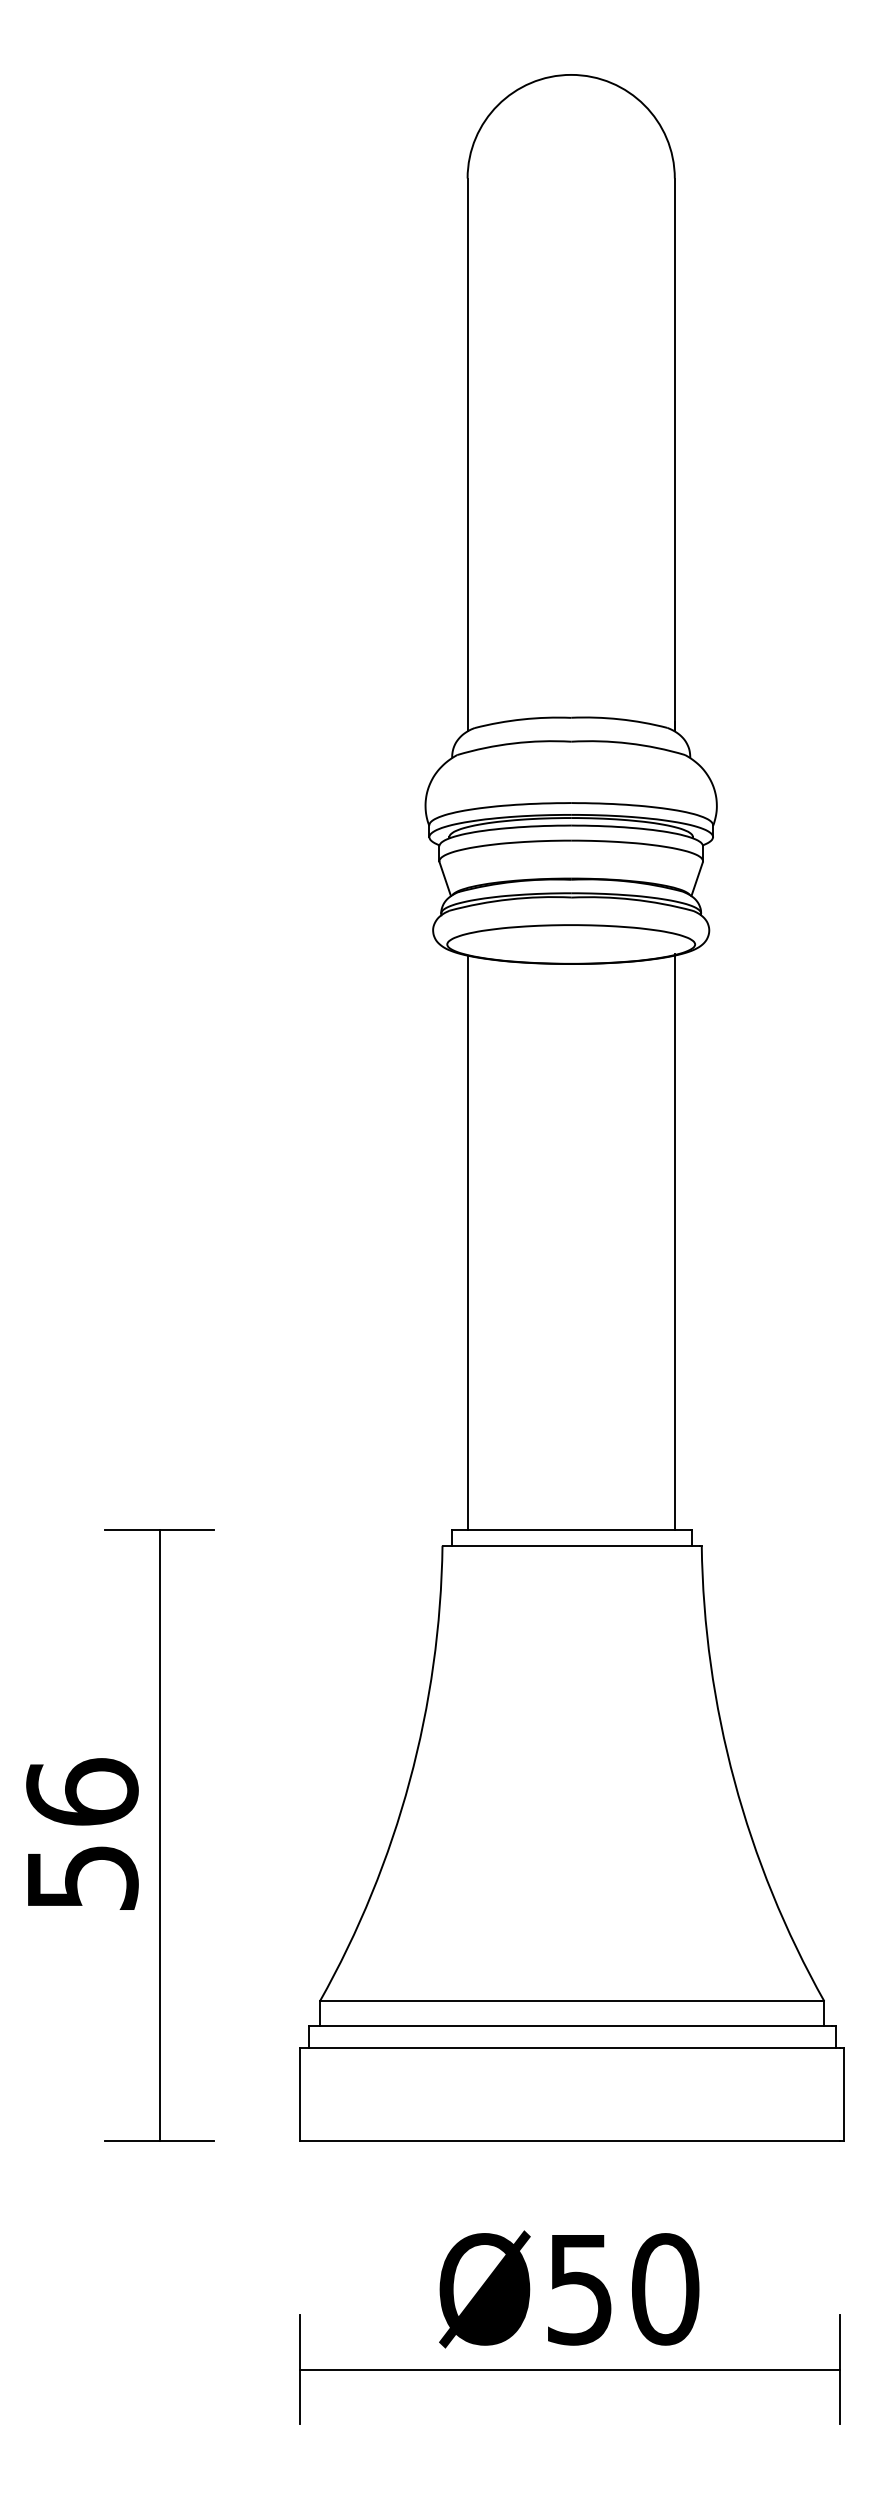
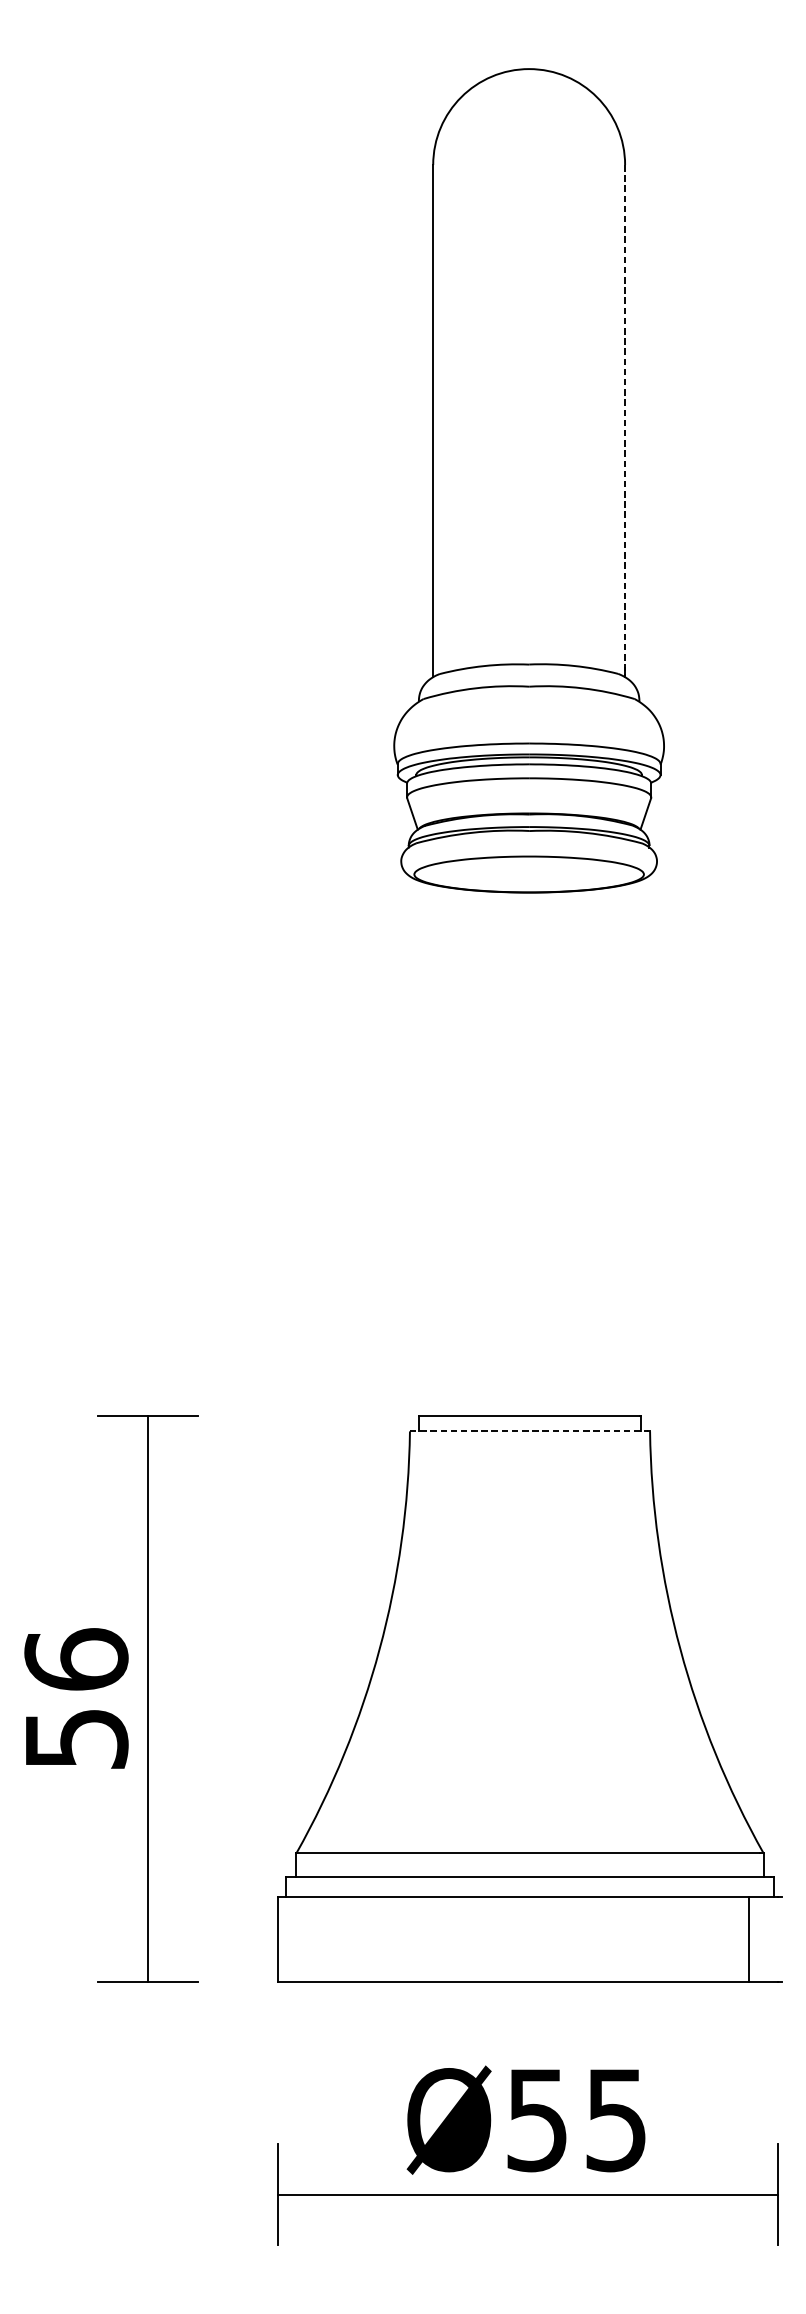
line: (674, 455) -> (624, 421), solid -> dashed
line: (674, 1241) -> (624, 1149), removed
line: (467, 1242) -> (433, 1150), removed
line: (571, 1545) -> (529, 1431), solid -> dashed
line: (843, 2094) -> (748, 1939), moved
text: (665, 2289) -> (616, 2120), Ø50 -> Ø55

